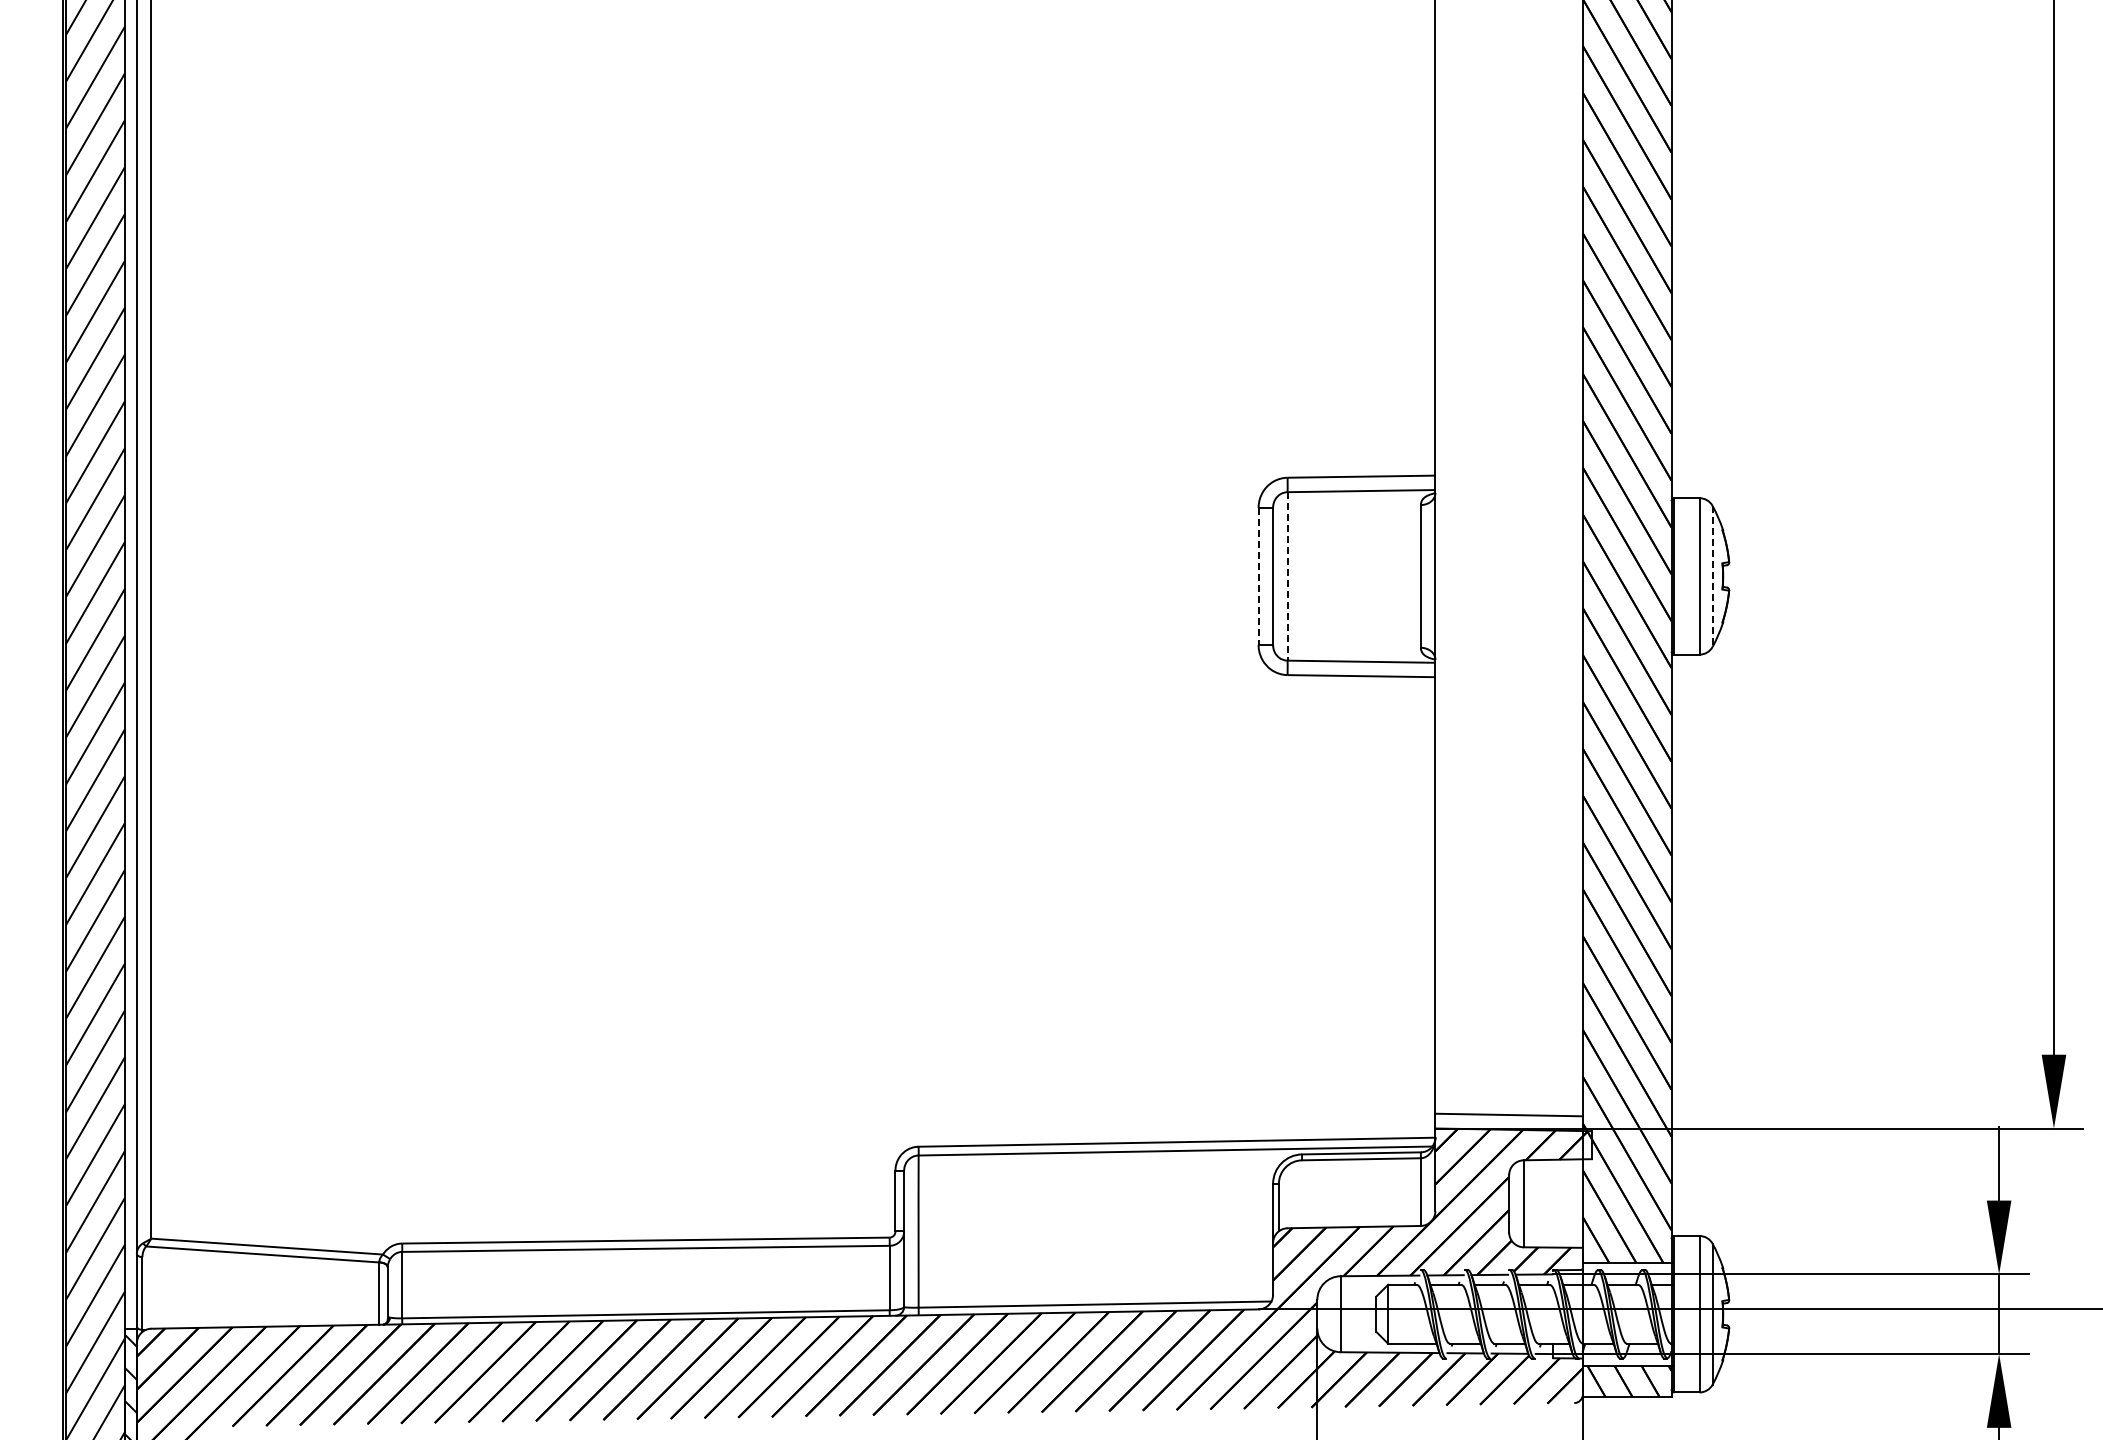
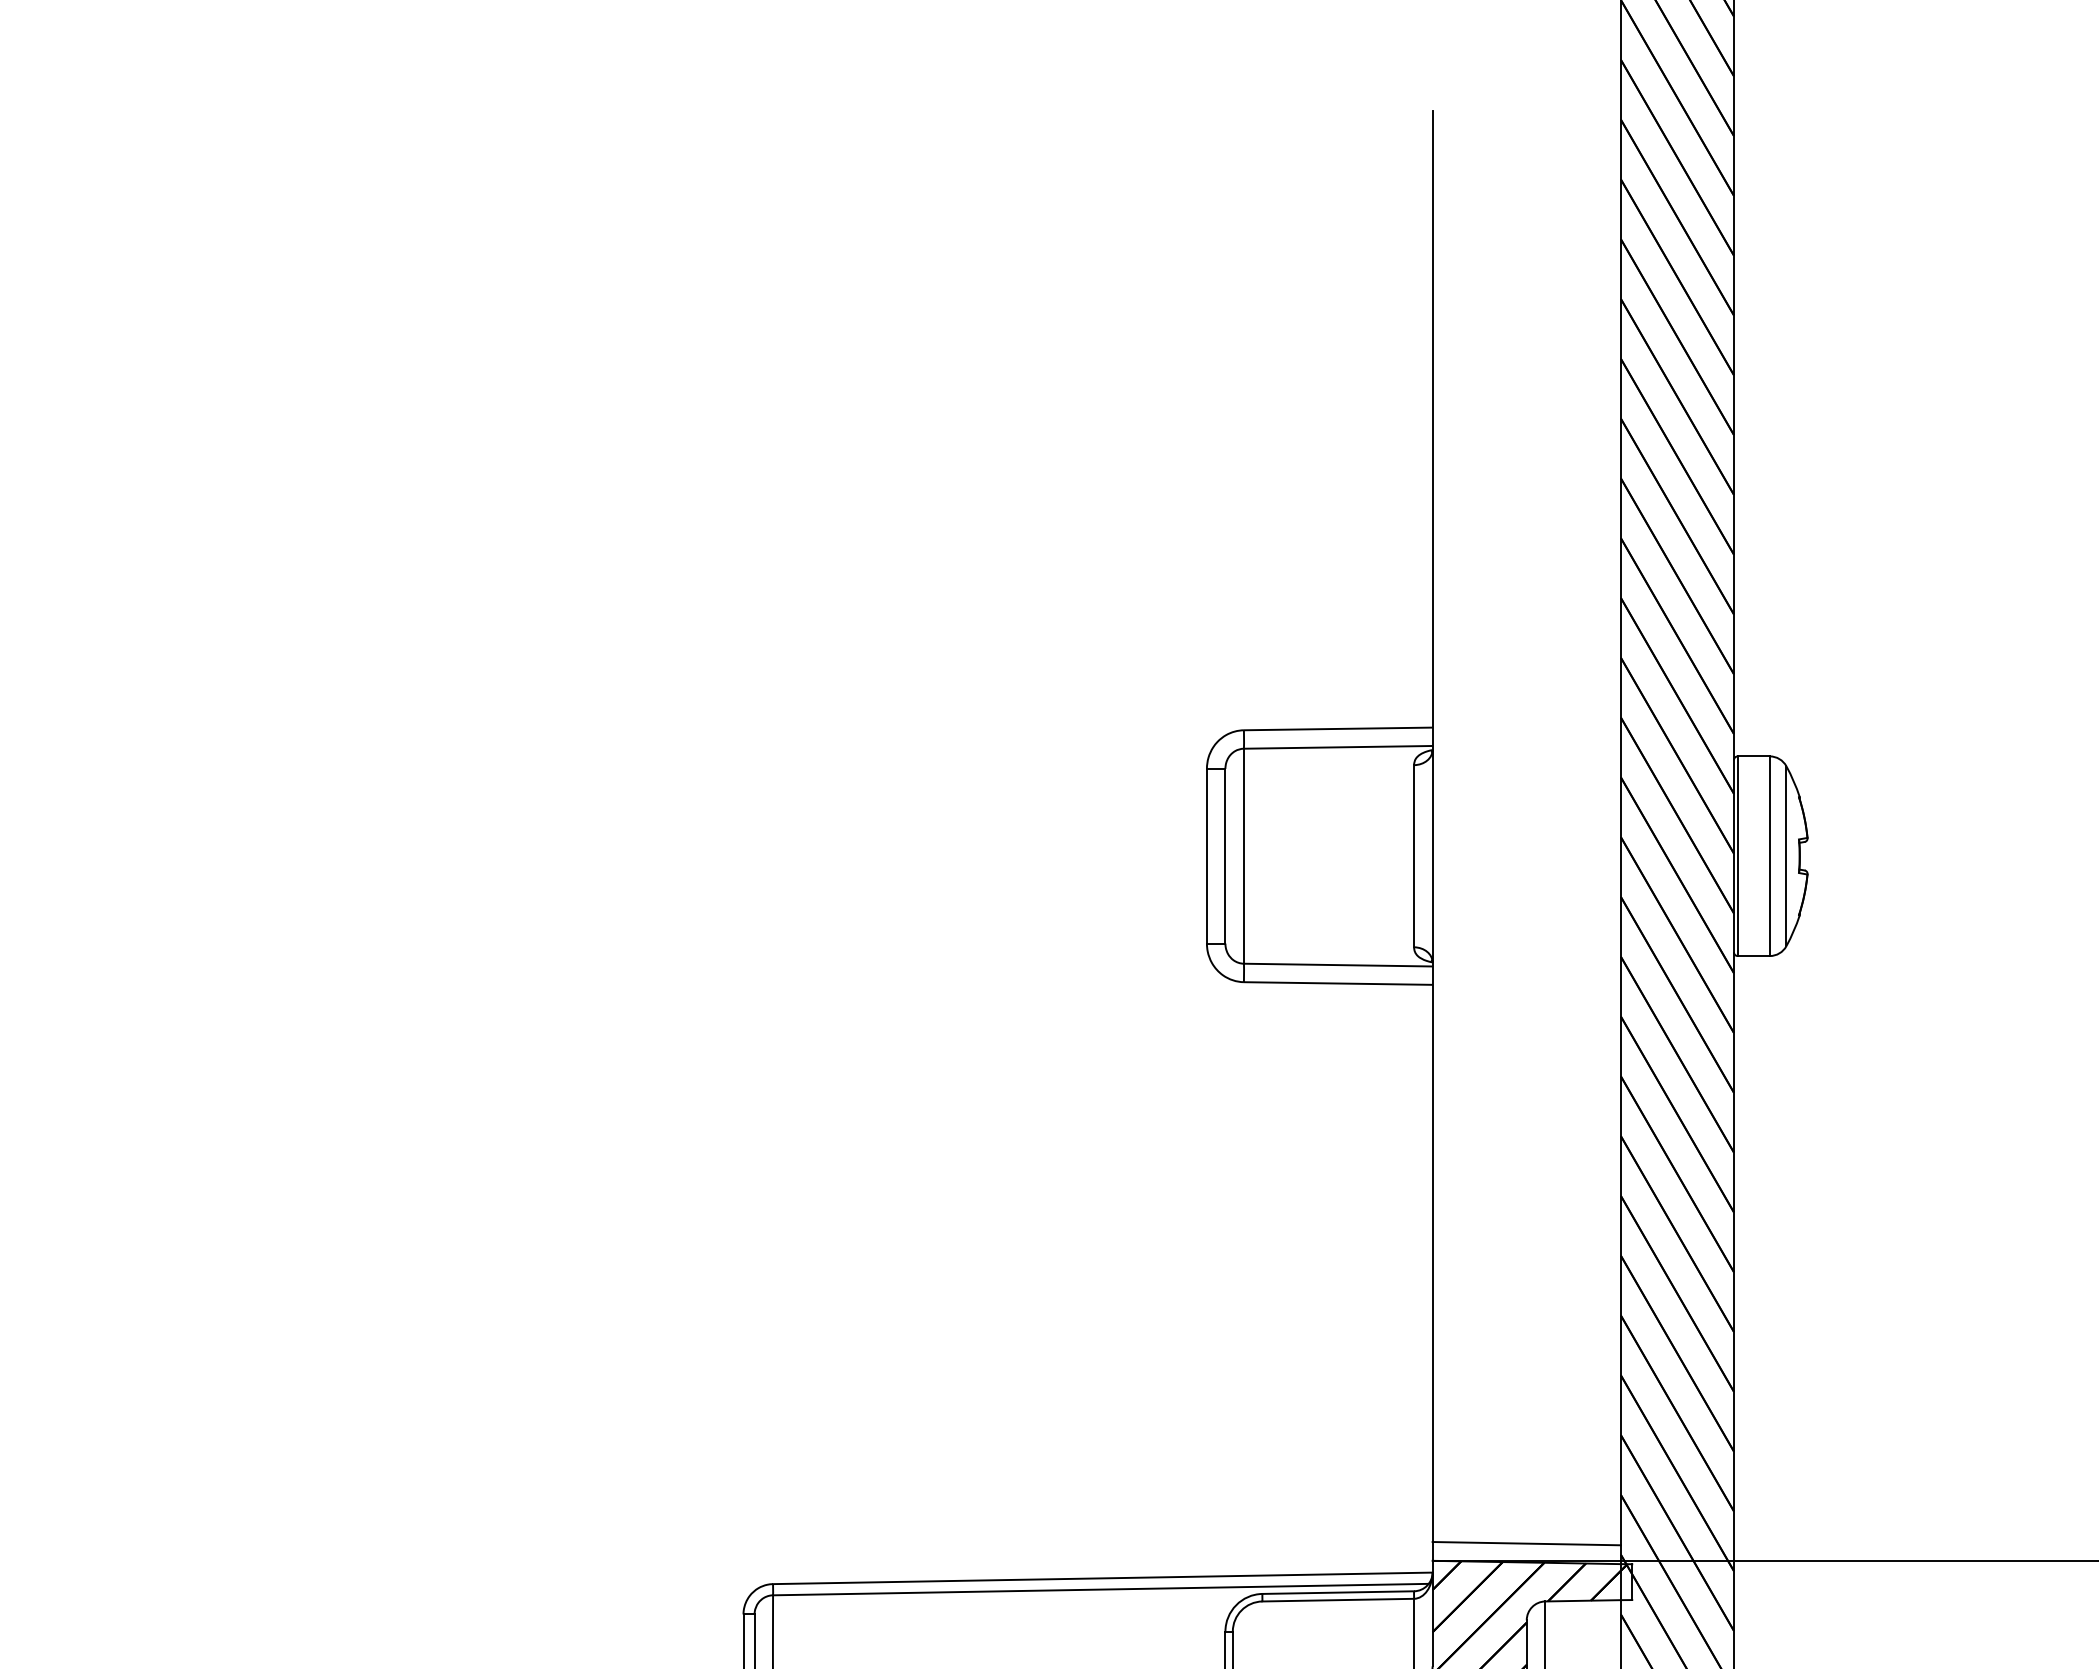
line: (1258, 576) -> (1206, 856), dashed -> solid
line: (1287, 576) -> (1243, 856), dashed -> solid
line: (1712, 576) -> (1786, 856), dashed -> solid

